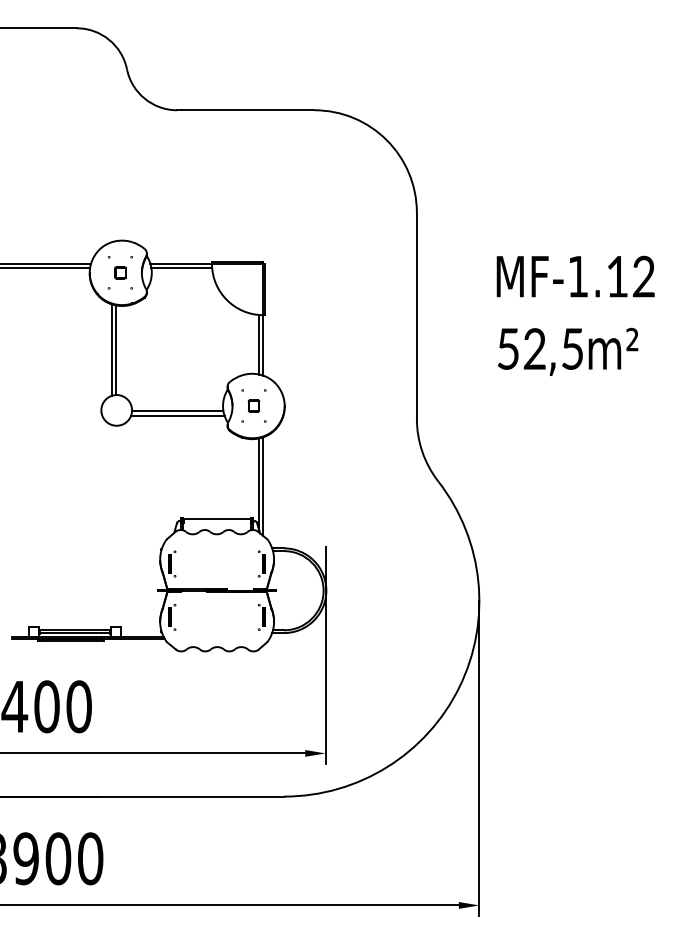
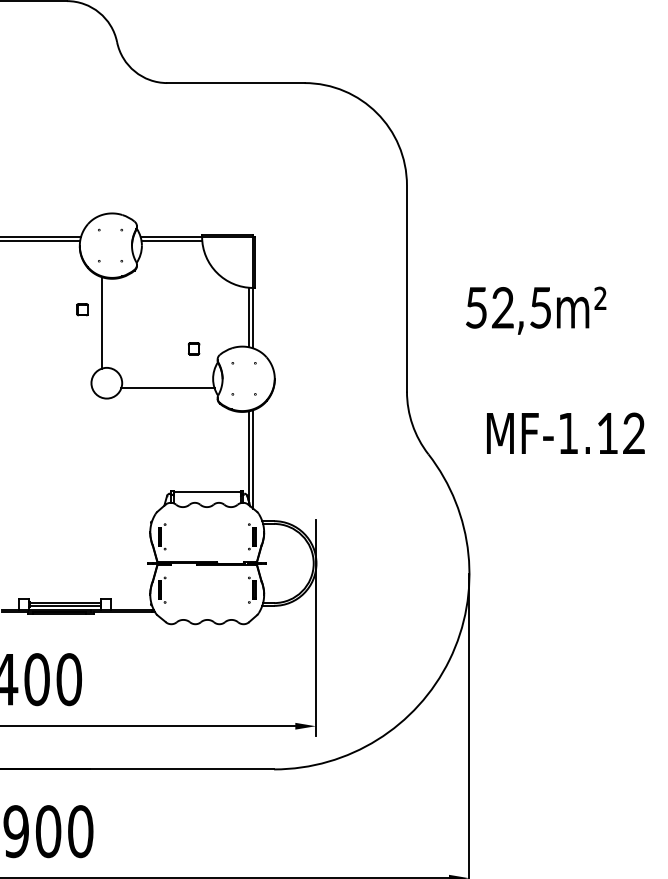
part: (120, 272) -> (82, 309), moved
text: (575, 276) -> (565, 433), moved
line: (115, 350) -> (105, 323), removed
text: (567, 351) -> (535, 310), moved
part: (253, 405) -> (193, 348), moved
line: (177, 411) -> (167, 384), removed

